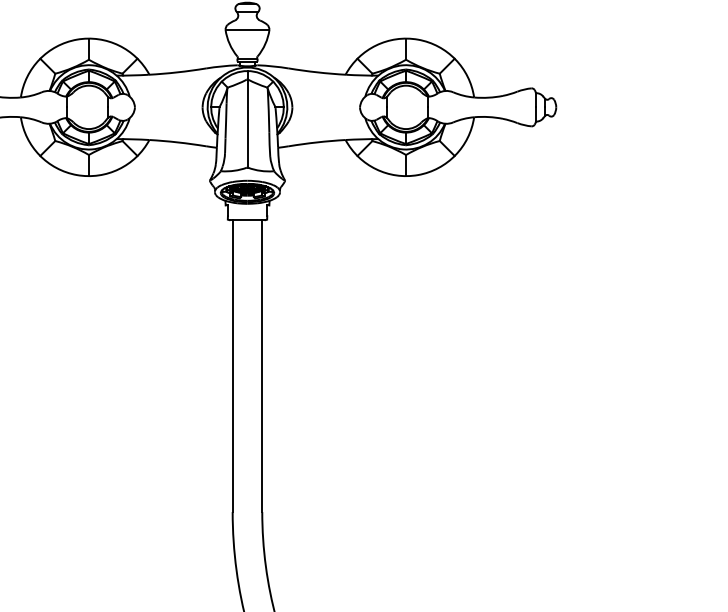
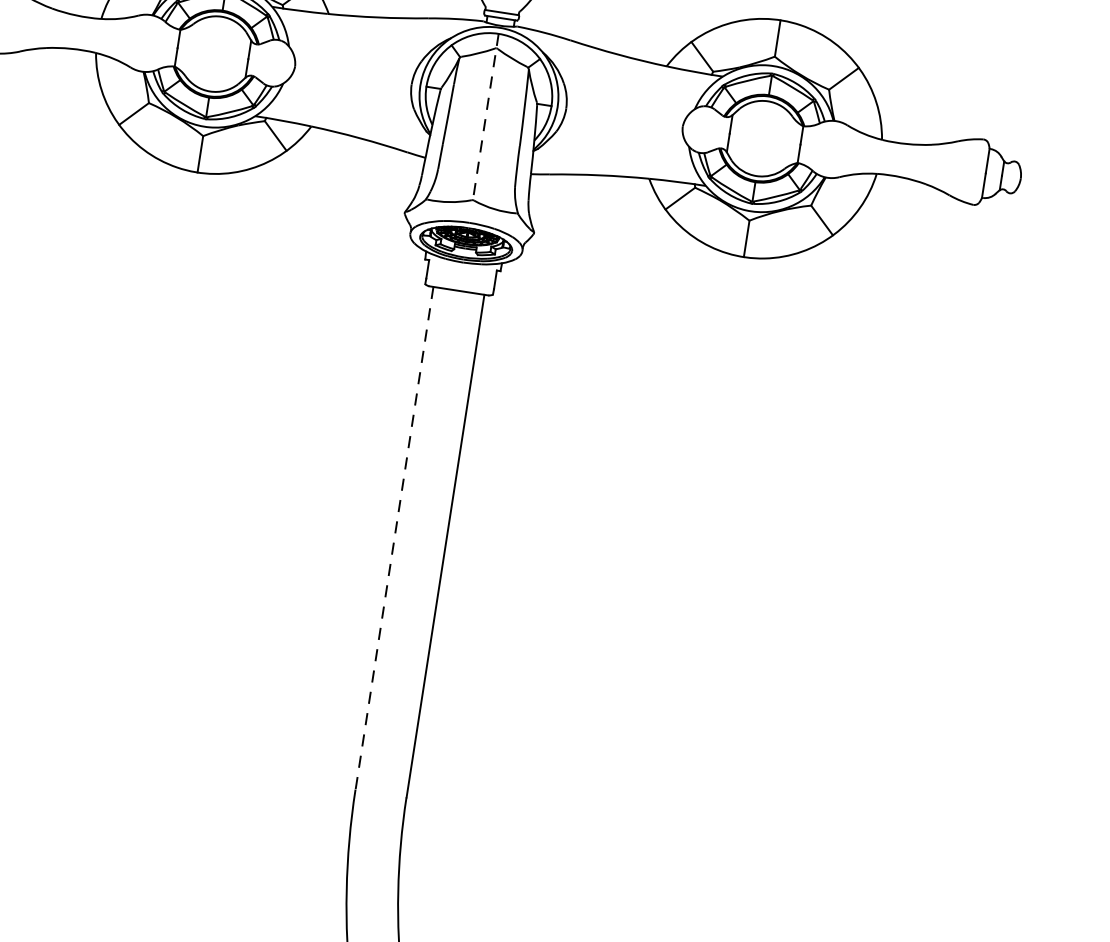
line: (247, 119) -> (485, 117), solid -> dashed
line: (232, 366) -> (394, 538), solid -> dashed

